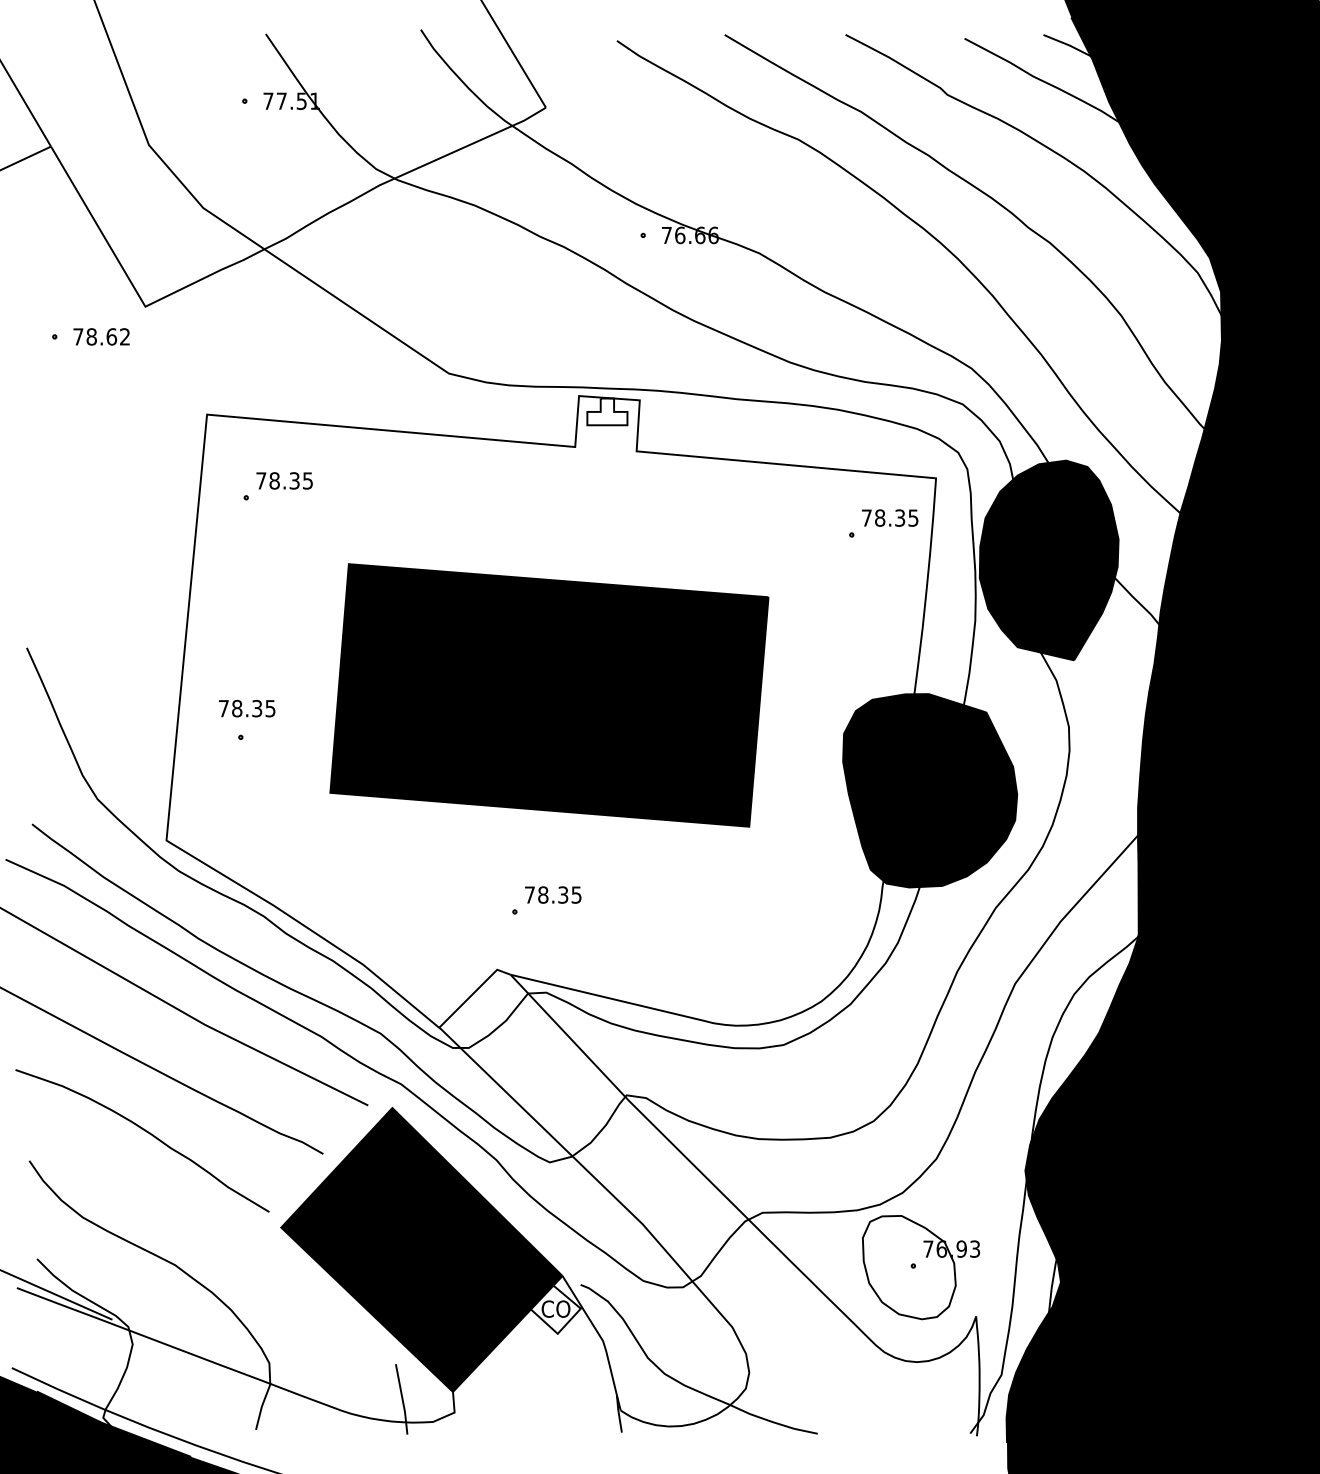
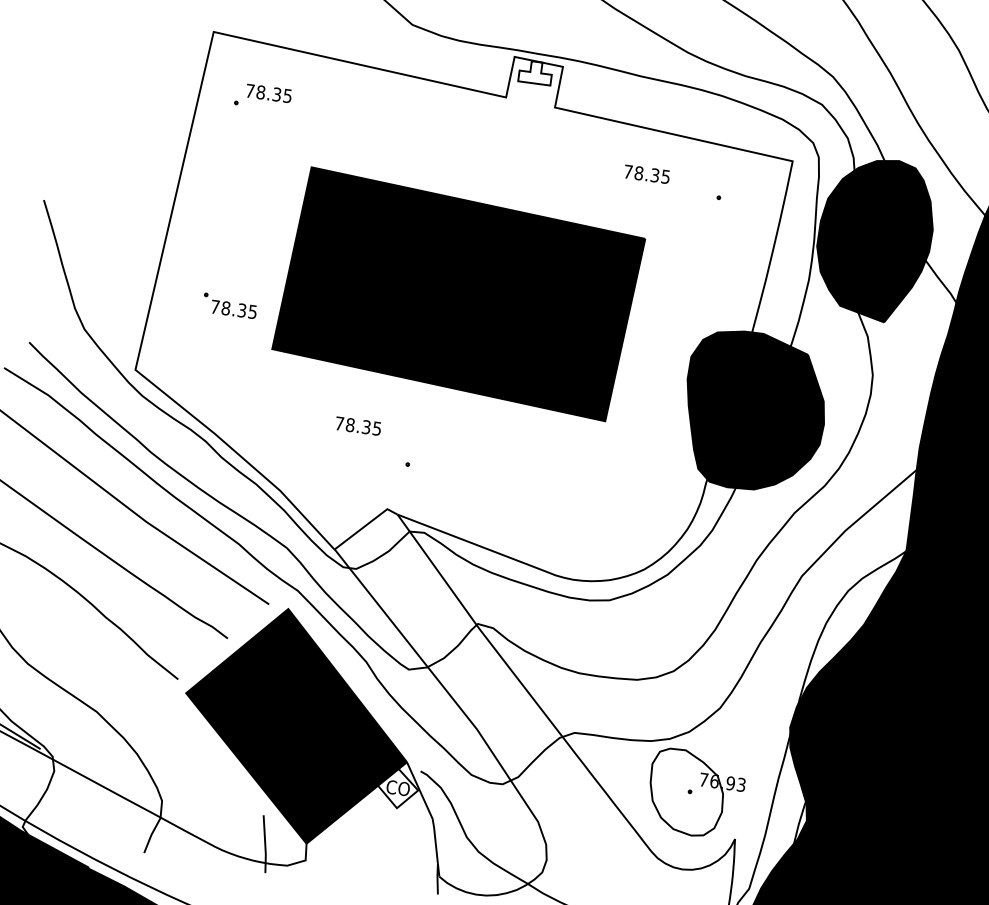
text: (890, 517) -> (647, 173), moved
text: (247, 708) -> (234, 309), moved
text: (553, 894) -> (358, 425), moved

